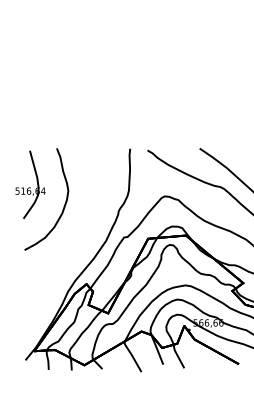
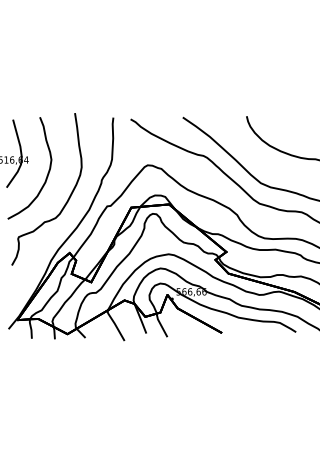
curve: (82, 233) -> (65, 202), added

